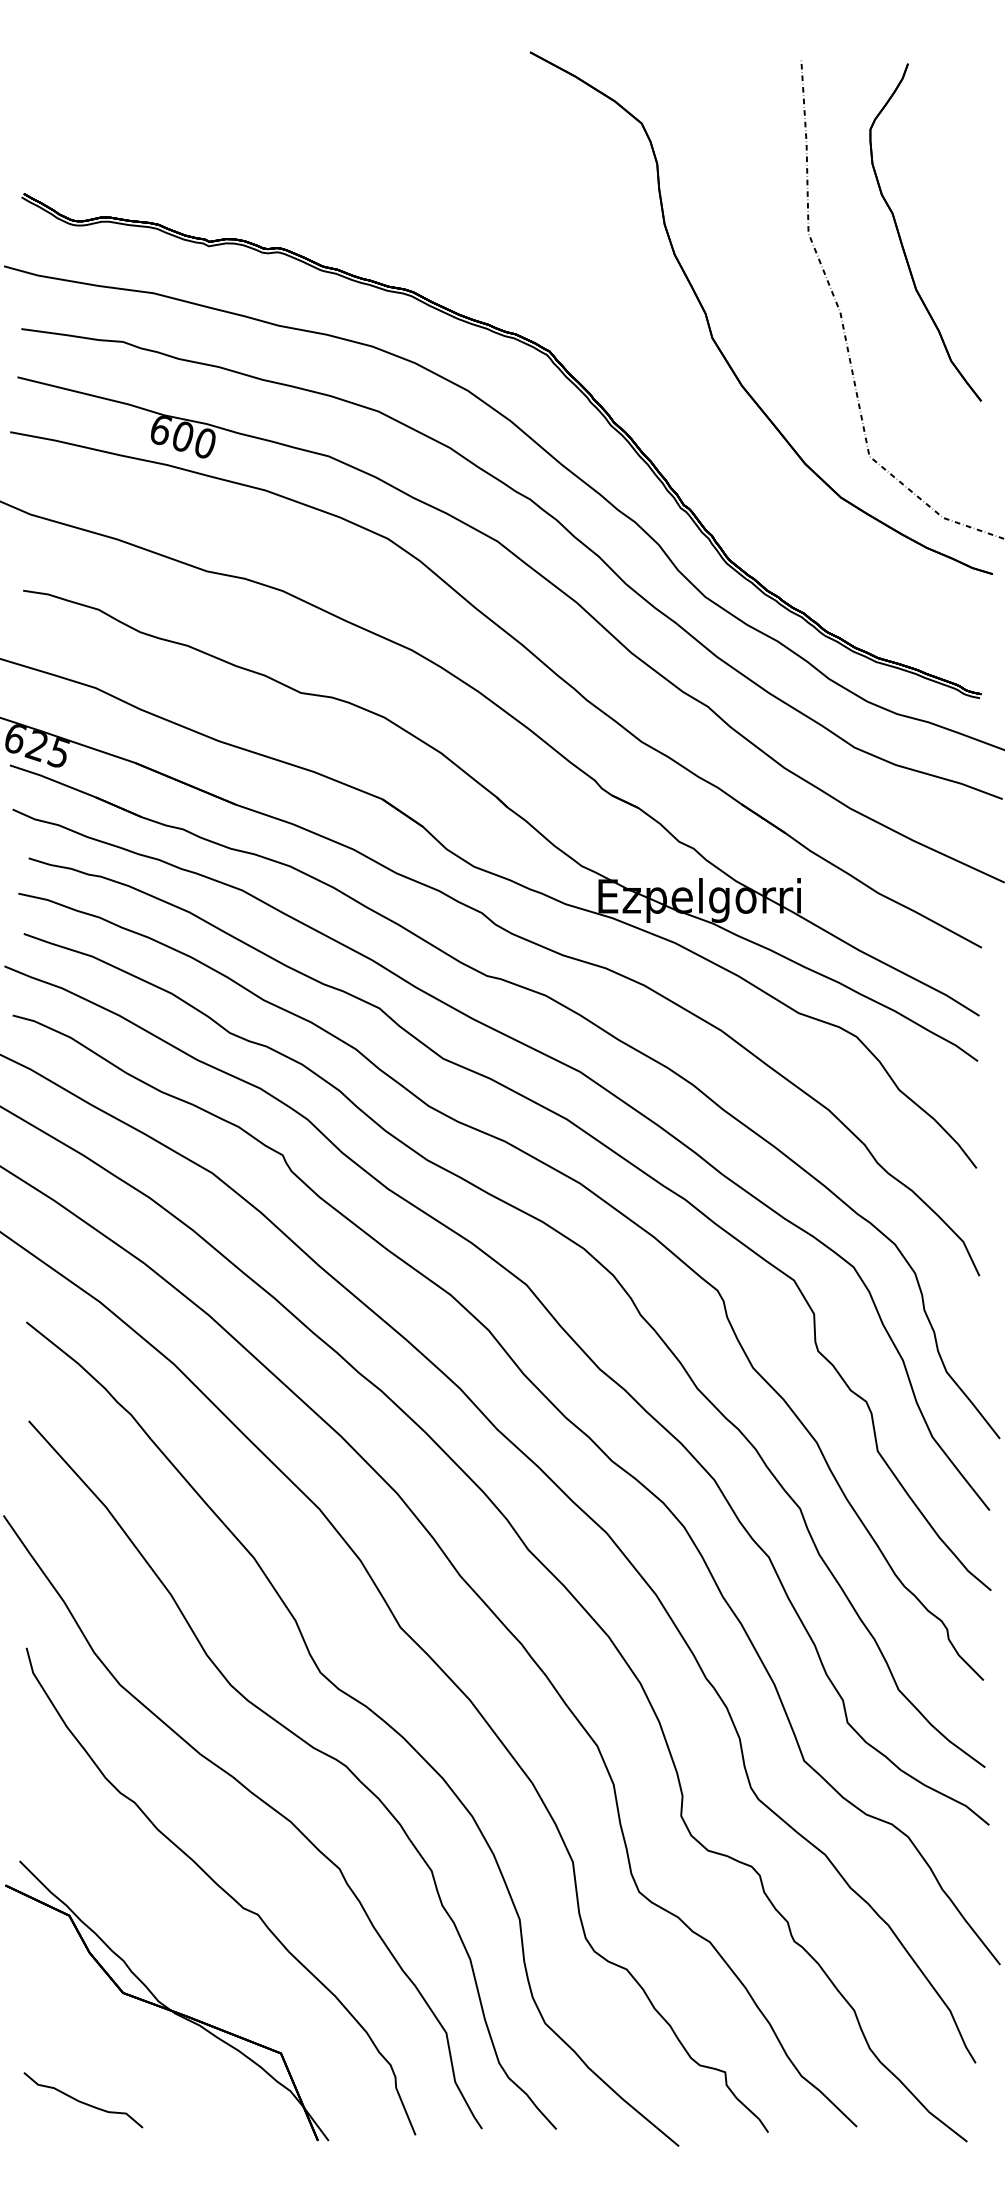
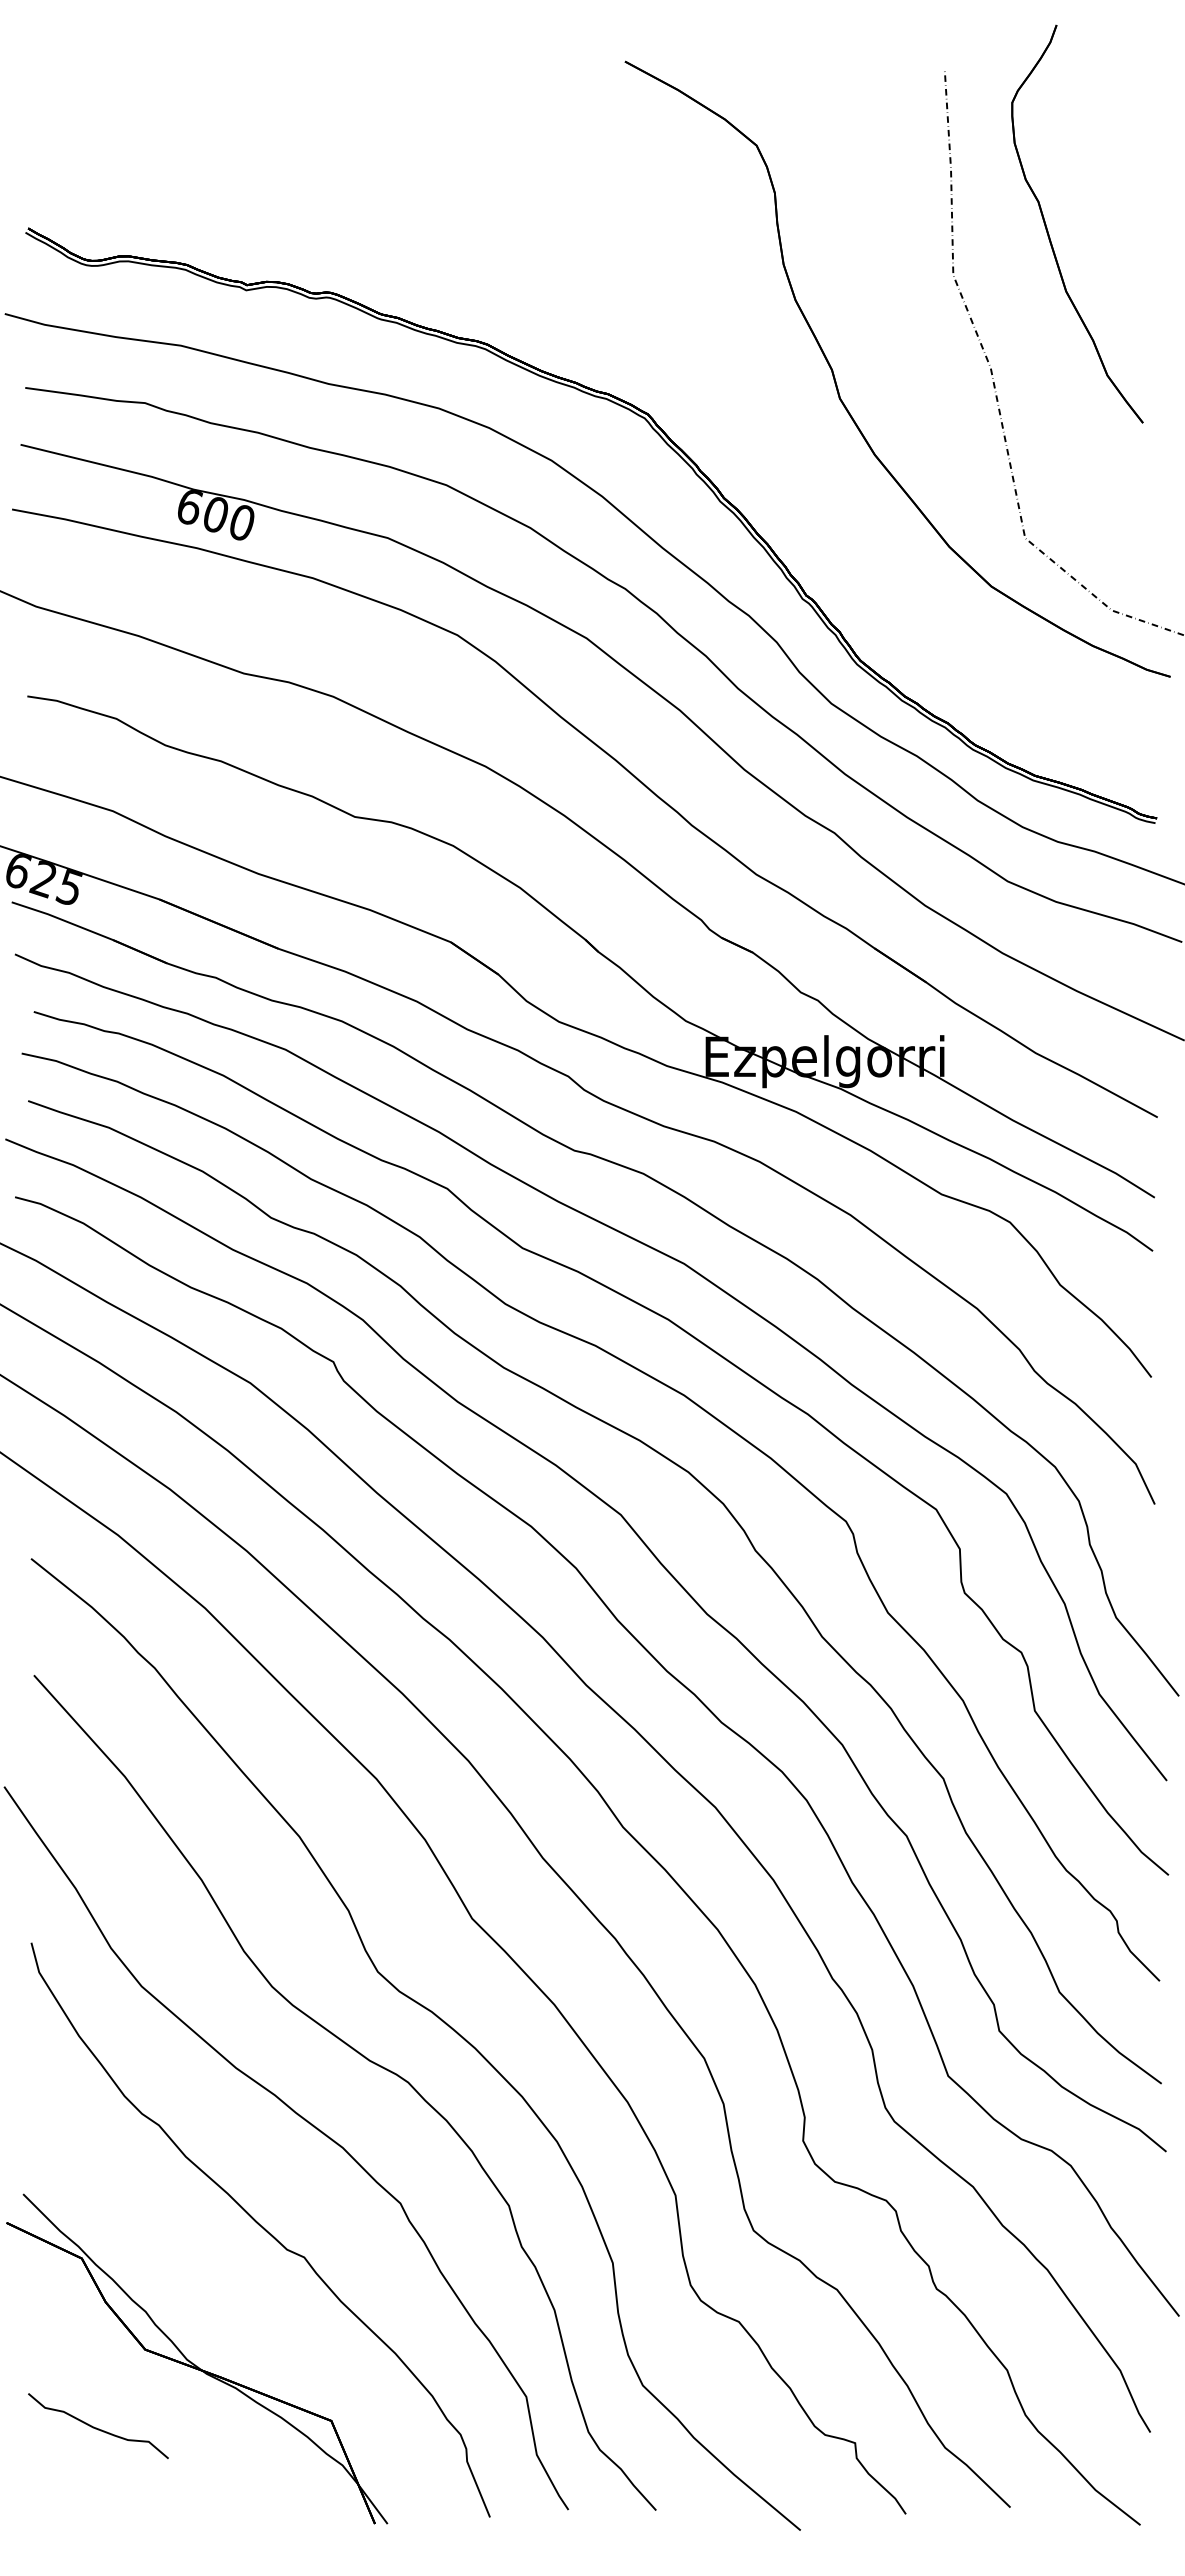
part: (901, 237) -> (1048, 230), moved
curve: (81, 2101) -> (96, 2427), moved

